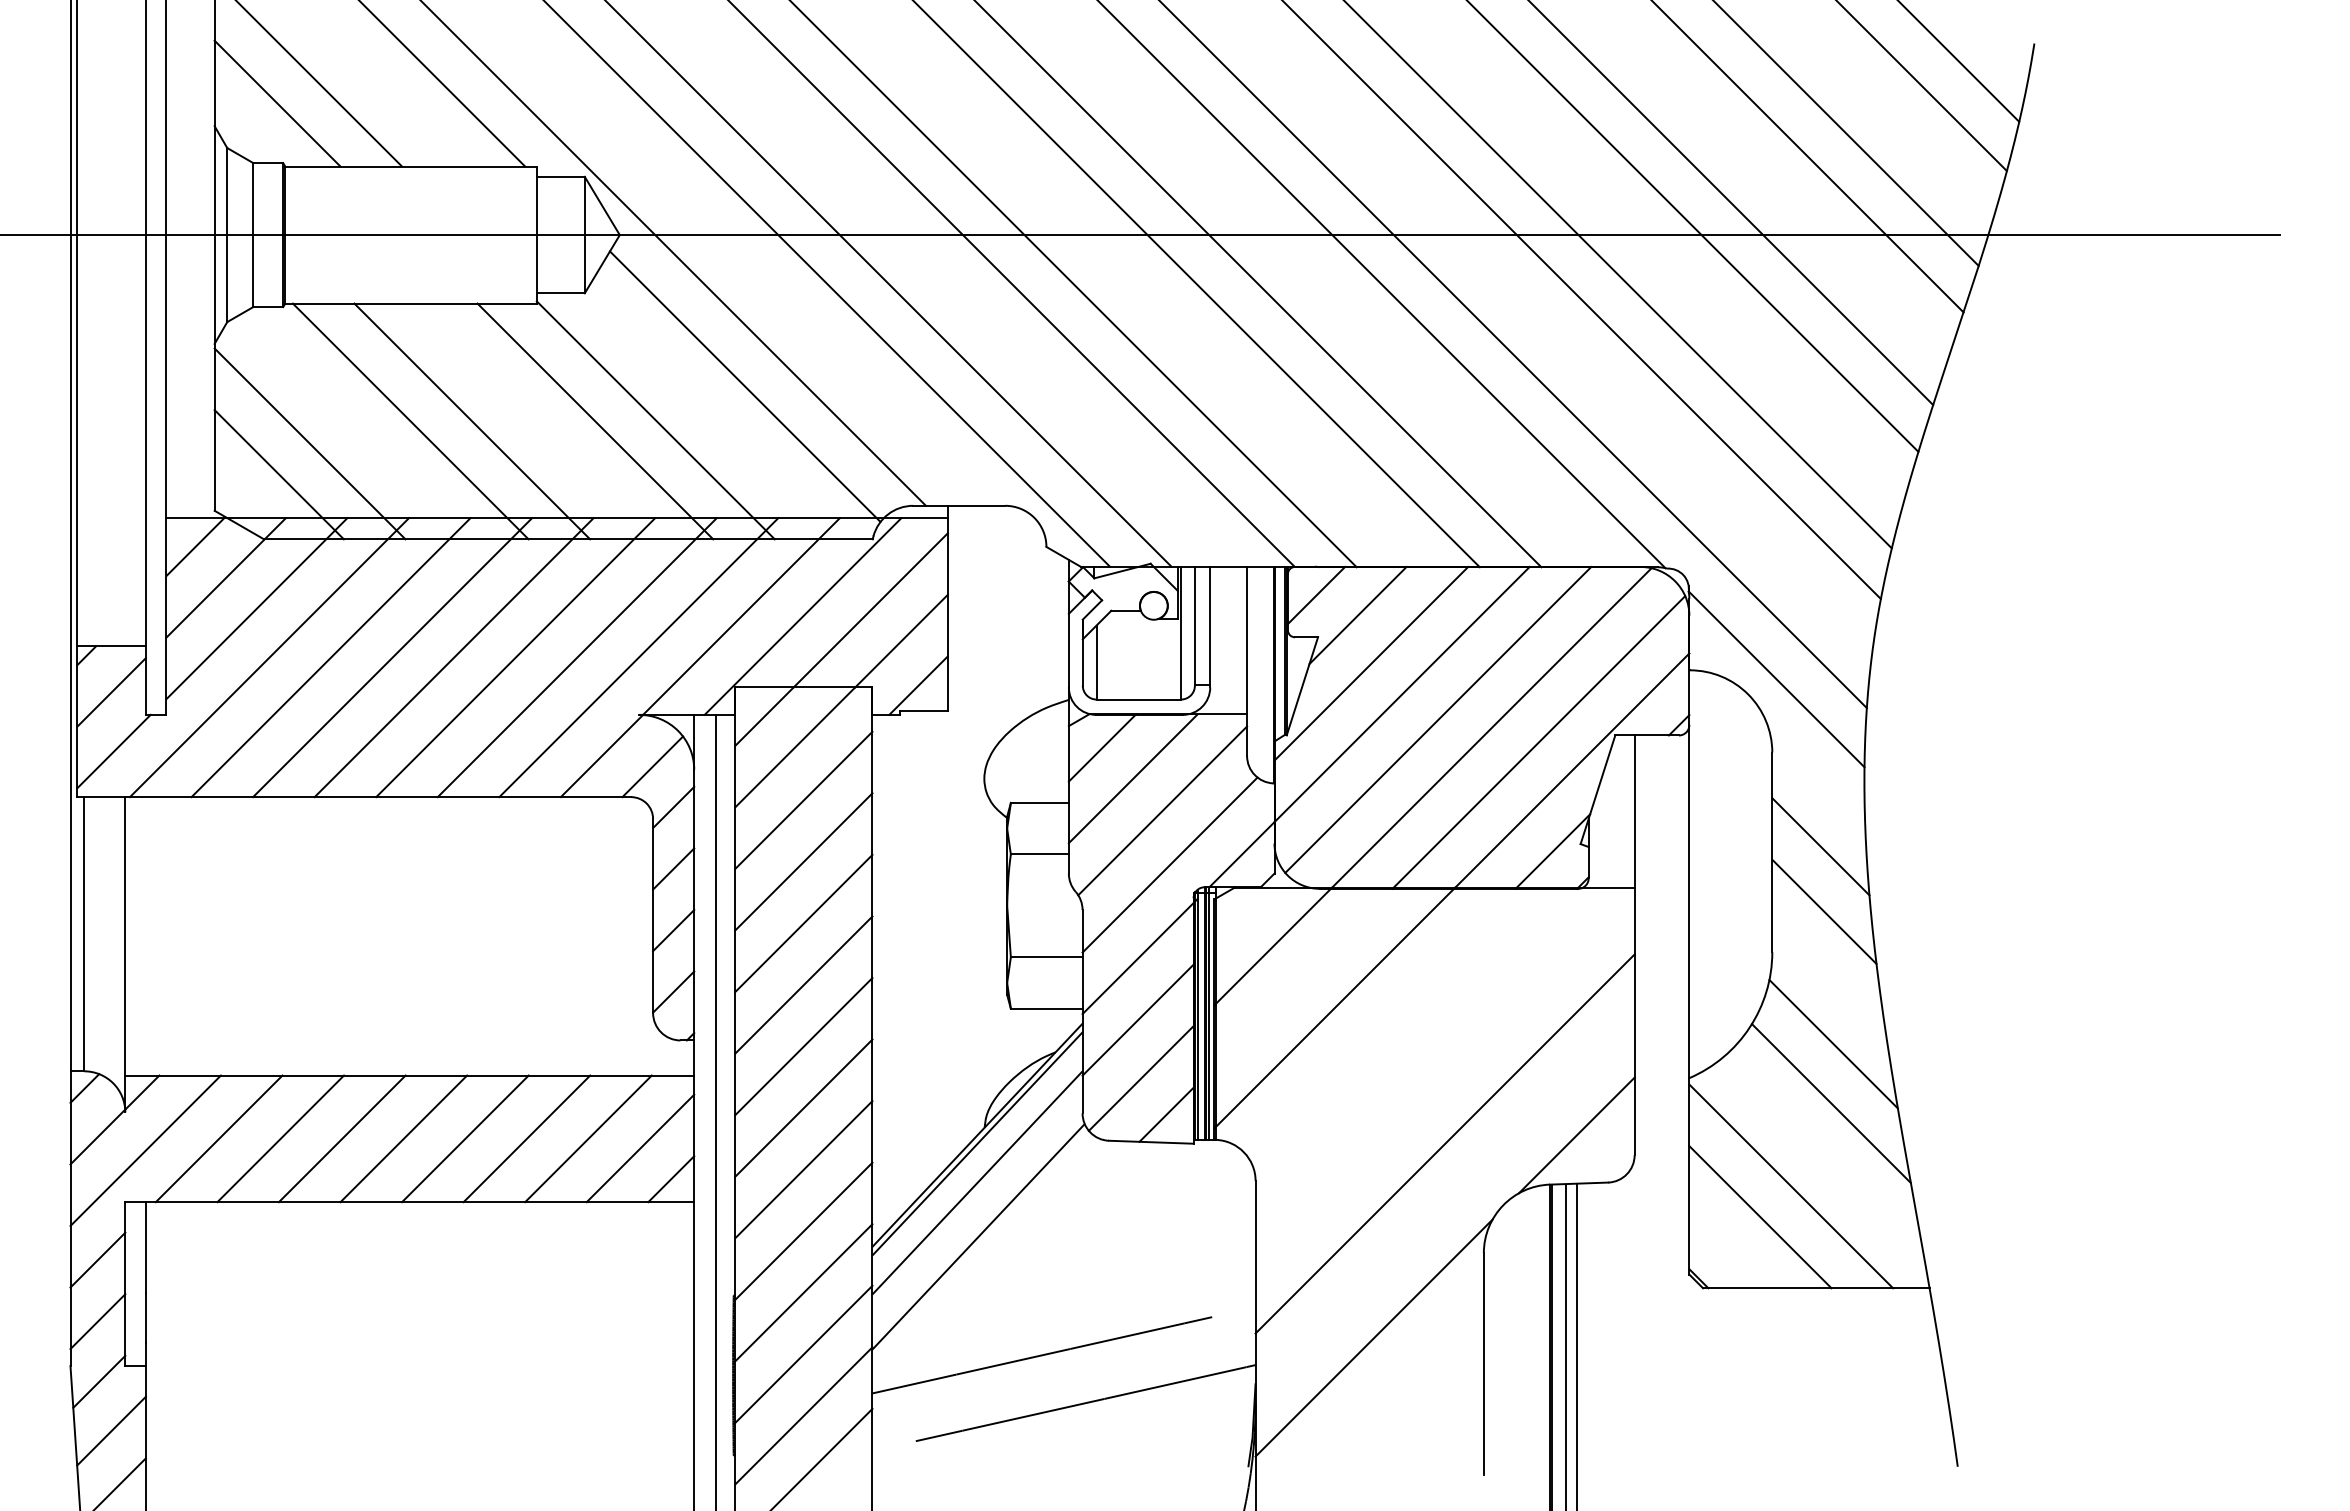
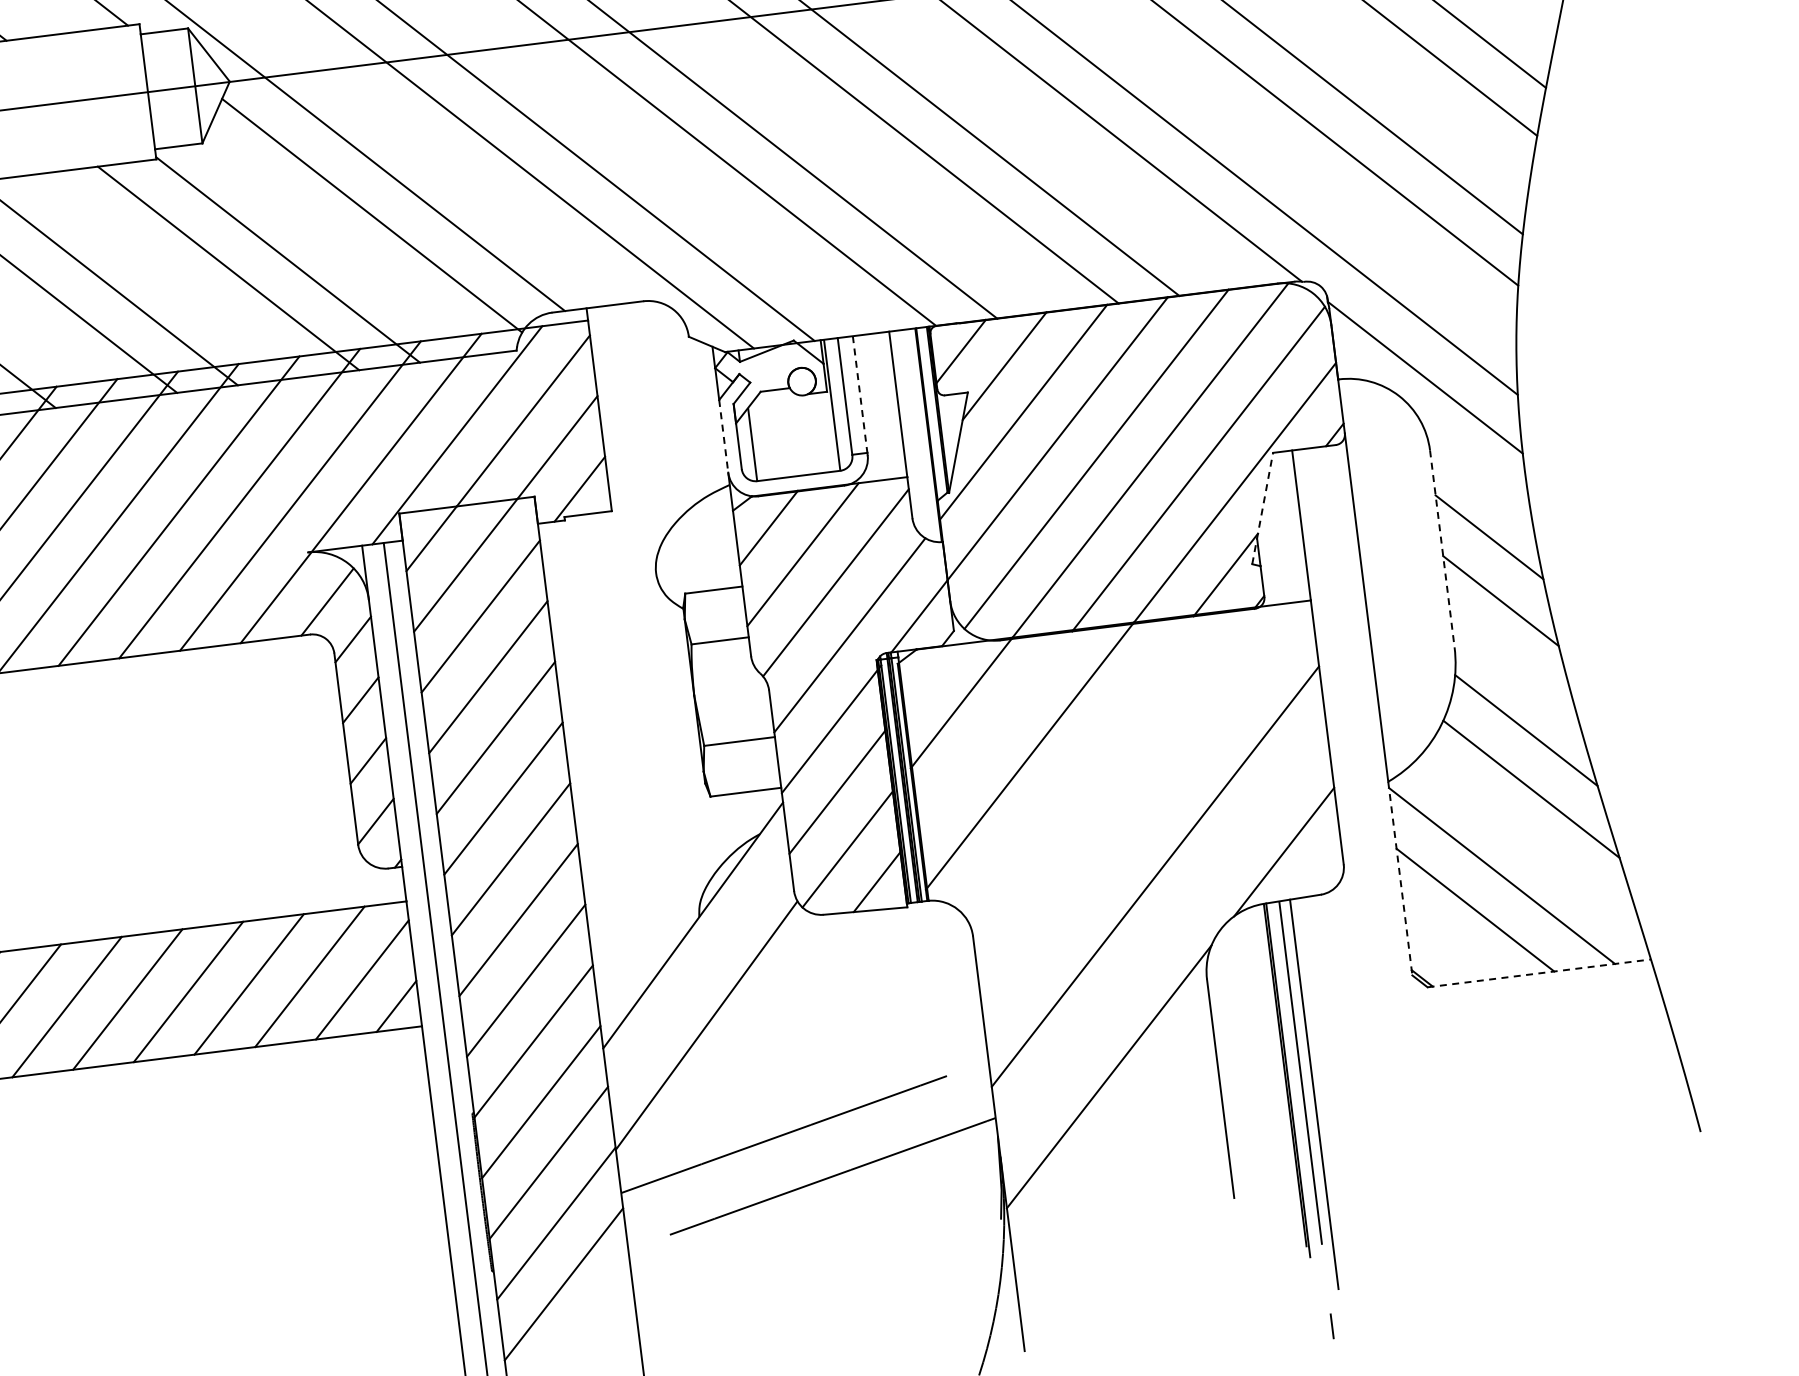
line: (1210, 626) -> (860, 395), solid -> dashed
line: (1068, 650) -> (723, 436), solid -> dashed
line: (1597, 789) -> (1262, 508), solid -> dashed
line: (1772, 852) -> (1442, 548), solid -> dashed
line: (977, 1143) -> (694, 933), removed
line: (1689, 1176) -> (1400, 878), solid -> dashed
line: (977, 1182) -> (698, 972), removed
line: (1816, 1288) -> (1539, 973), solid -> dashed

